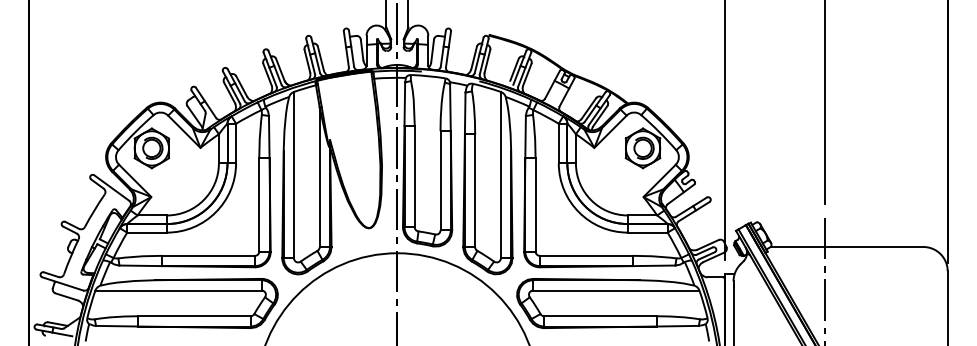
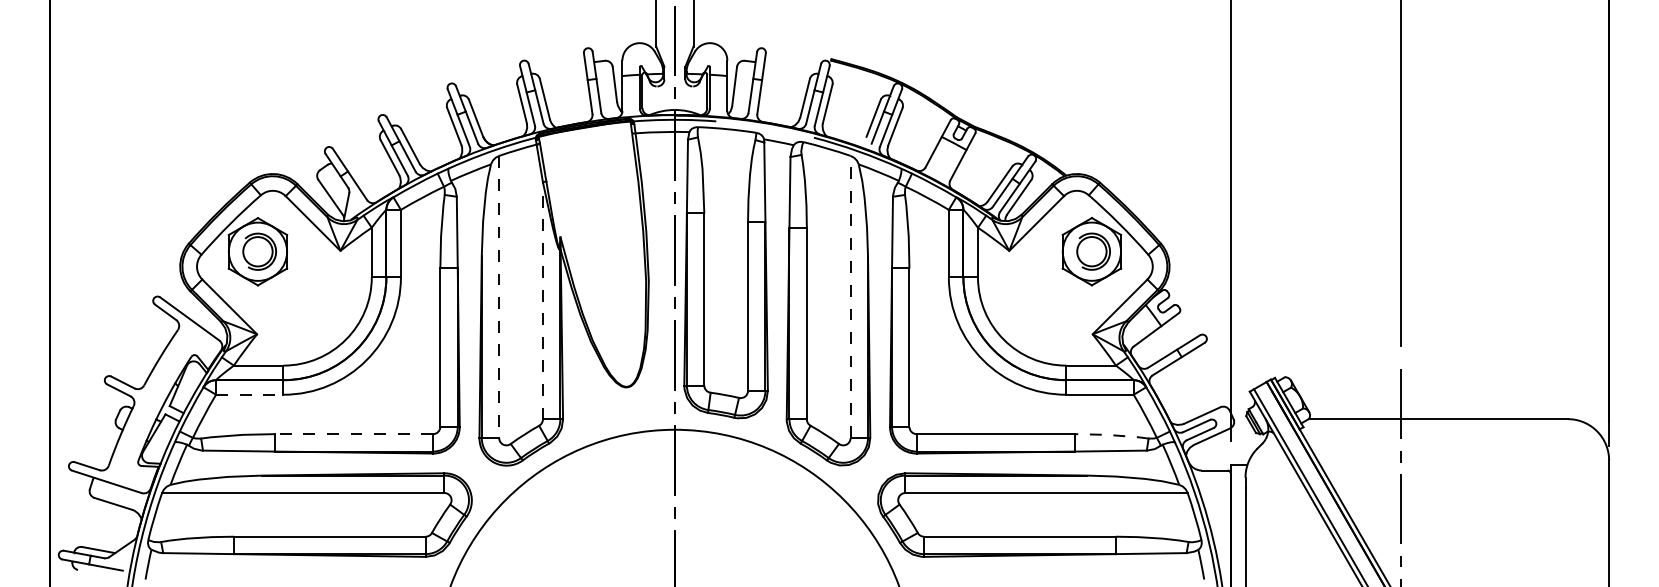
line: (500, 174) -> (849, 296), solid -> dashed
line: (293, 175) -> (498, 297), solid -> dashed
line: (319, 177) -> (542, 301), solid -> dashed
line: (147, 232) -> (250, 394), solid -> dashed
line: (208, 255) -> (354, 433), solid -> dashed
line: (655, 256) -> (1113, 435), solid -> dashed

